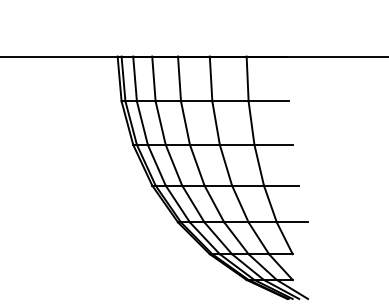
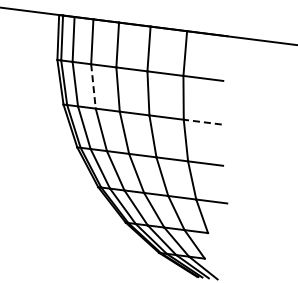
line: (160, 123) -> (93, 86), solid -> dashed
line: (273, 144) -> (202, 121), solid -> dashed

